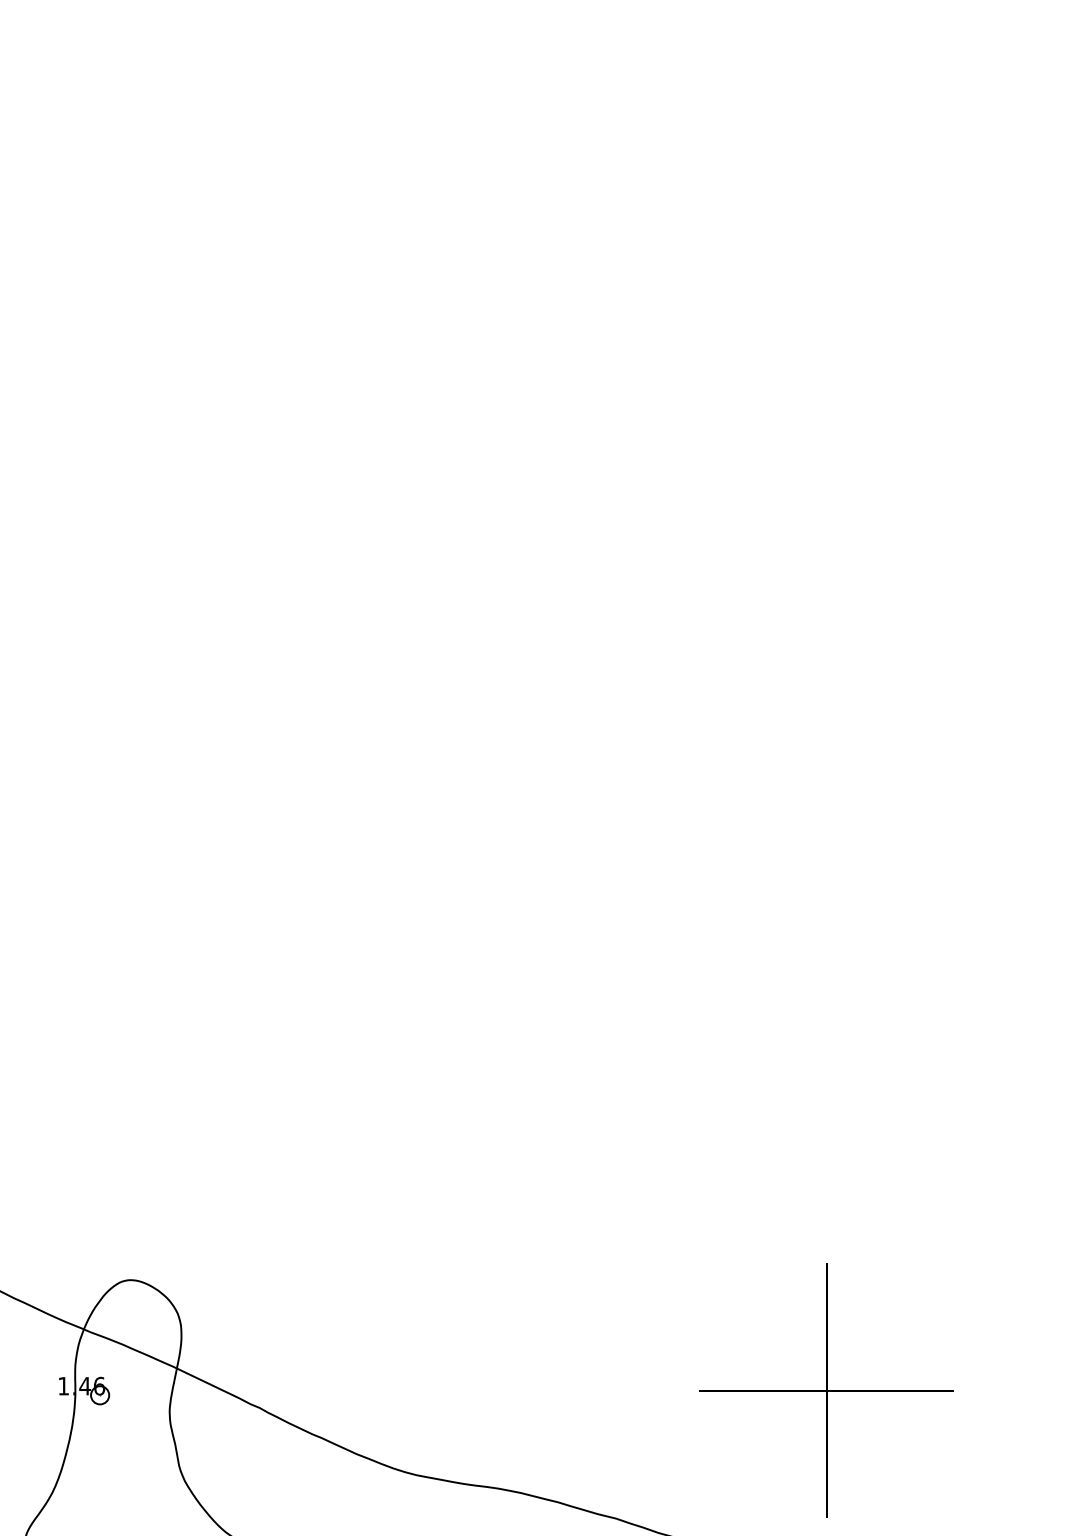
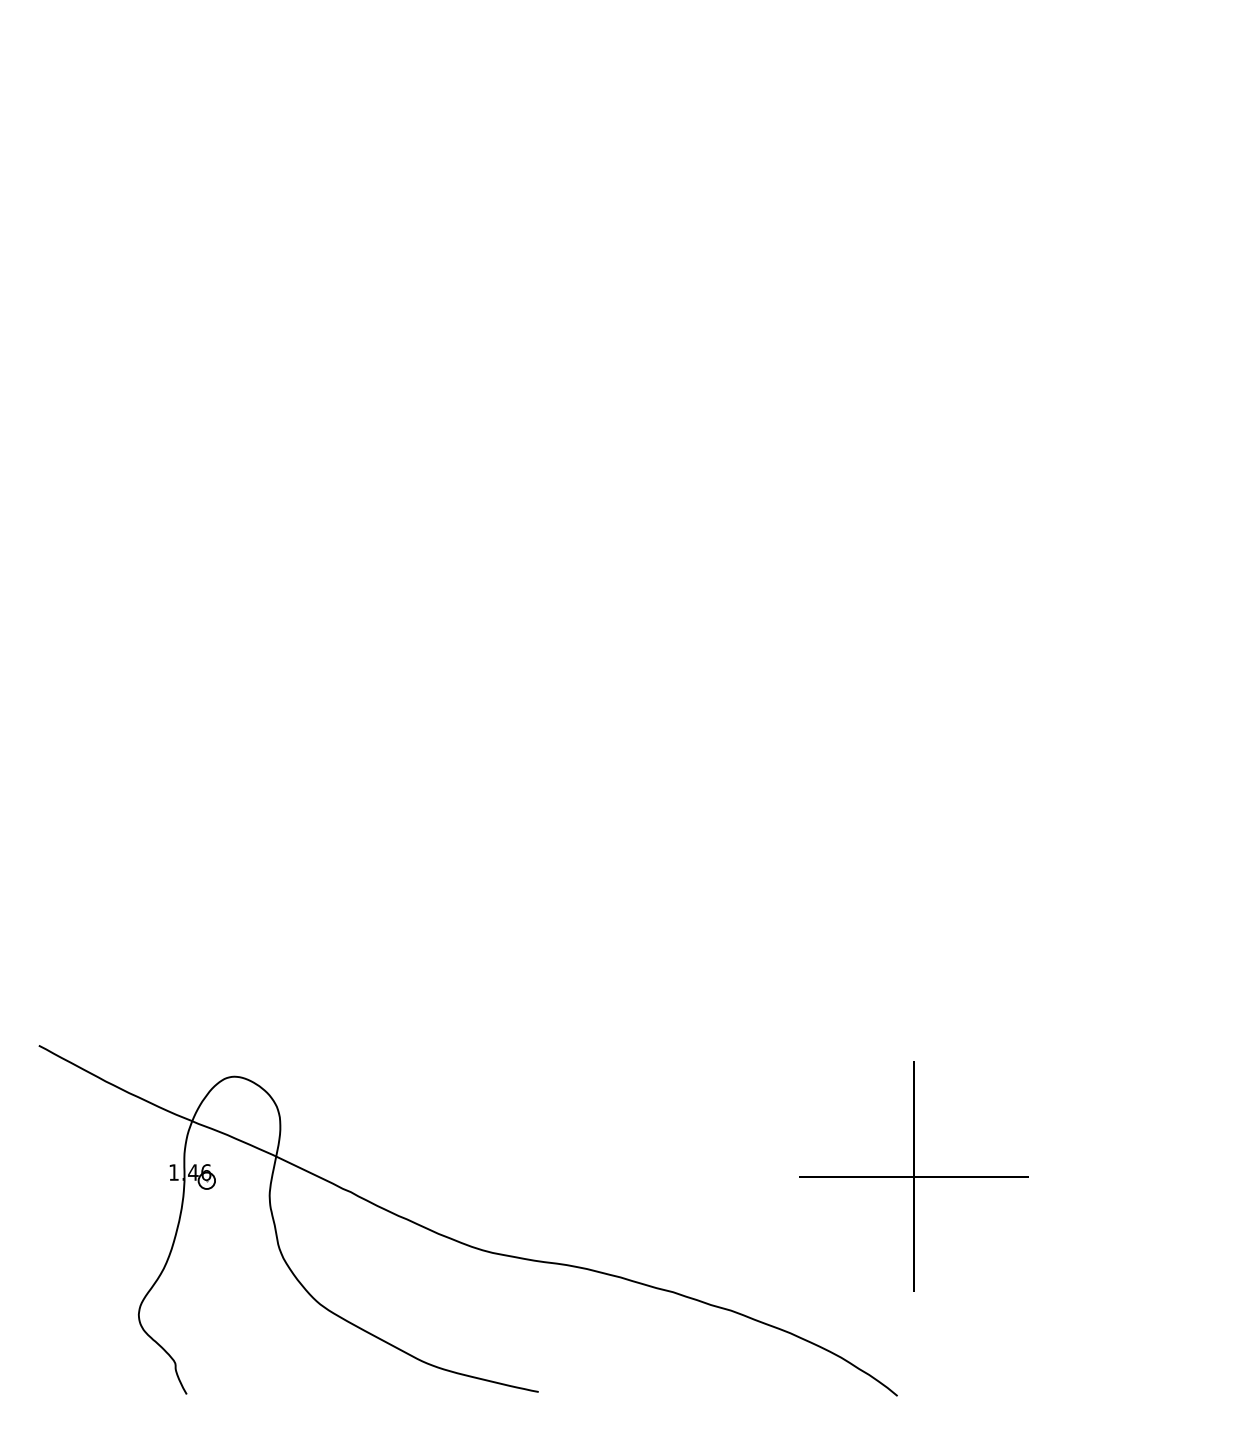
part: (825, 1390) -> (913, 1176), moved

